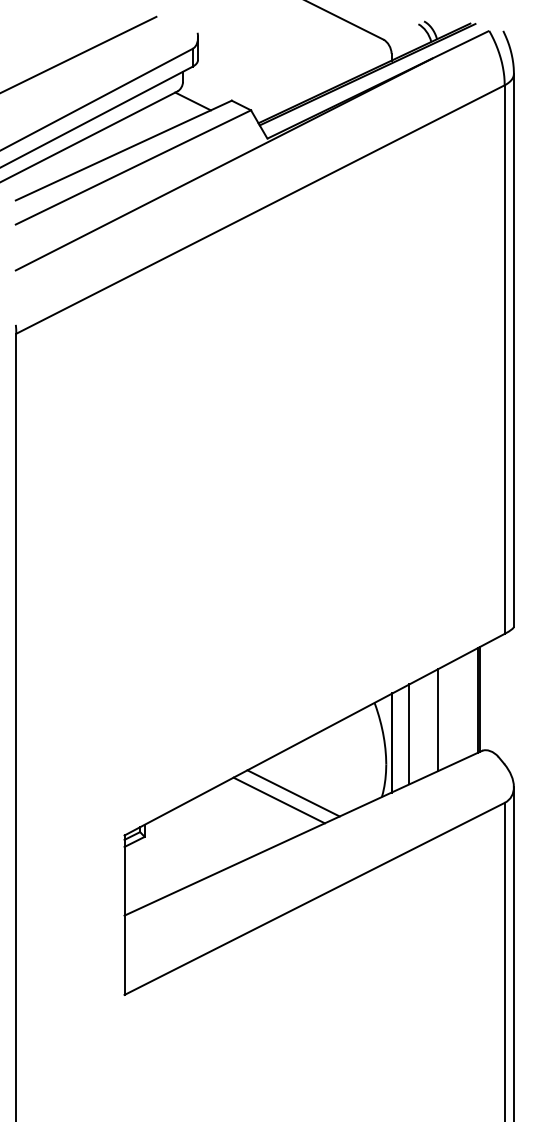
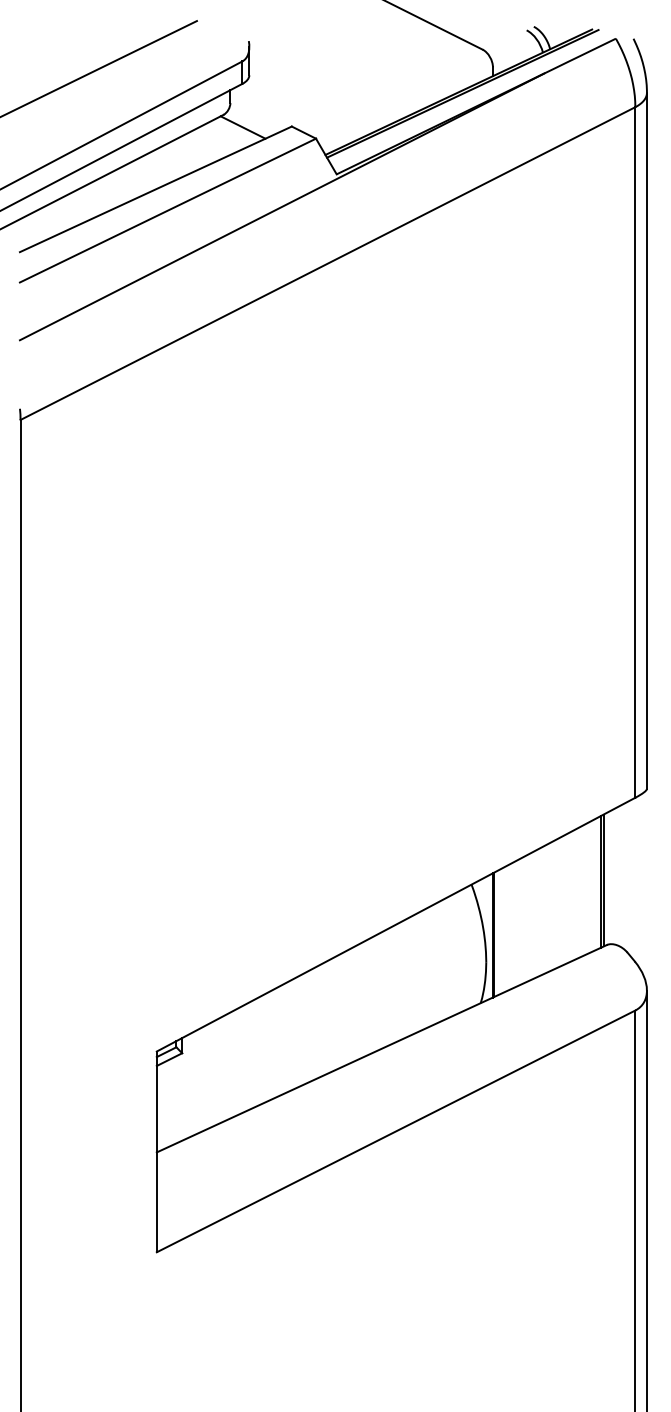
line: (438, 720) -> (551, 906), removed
line: (409, 734) -> (515, 924), removed
line: (293, 793) -> (369, 998), removed
line: (279, 800) -> (351, 1007), removed

